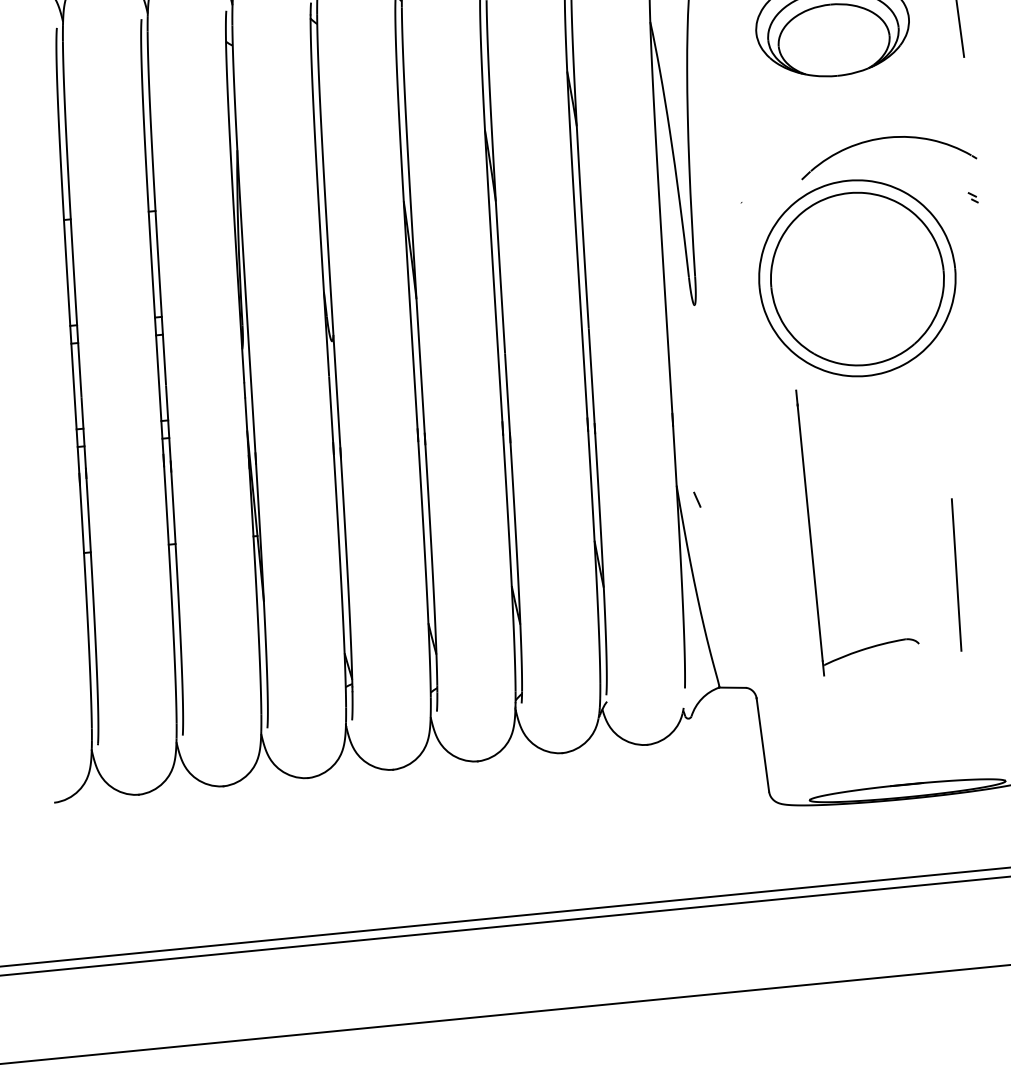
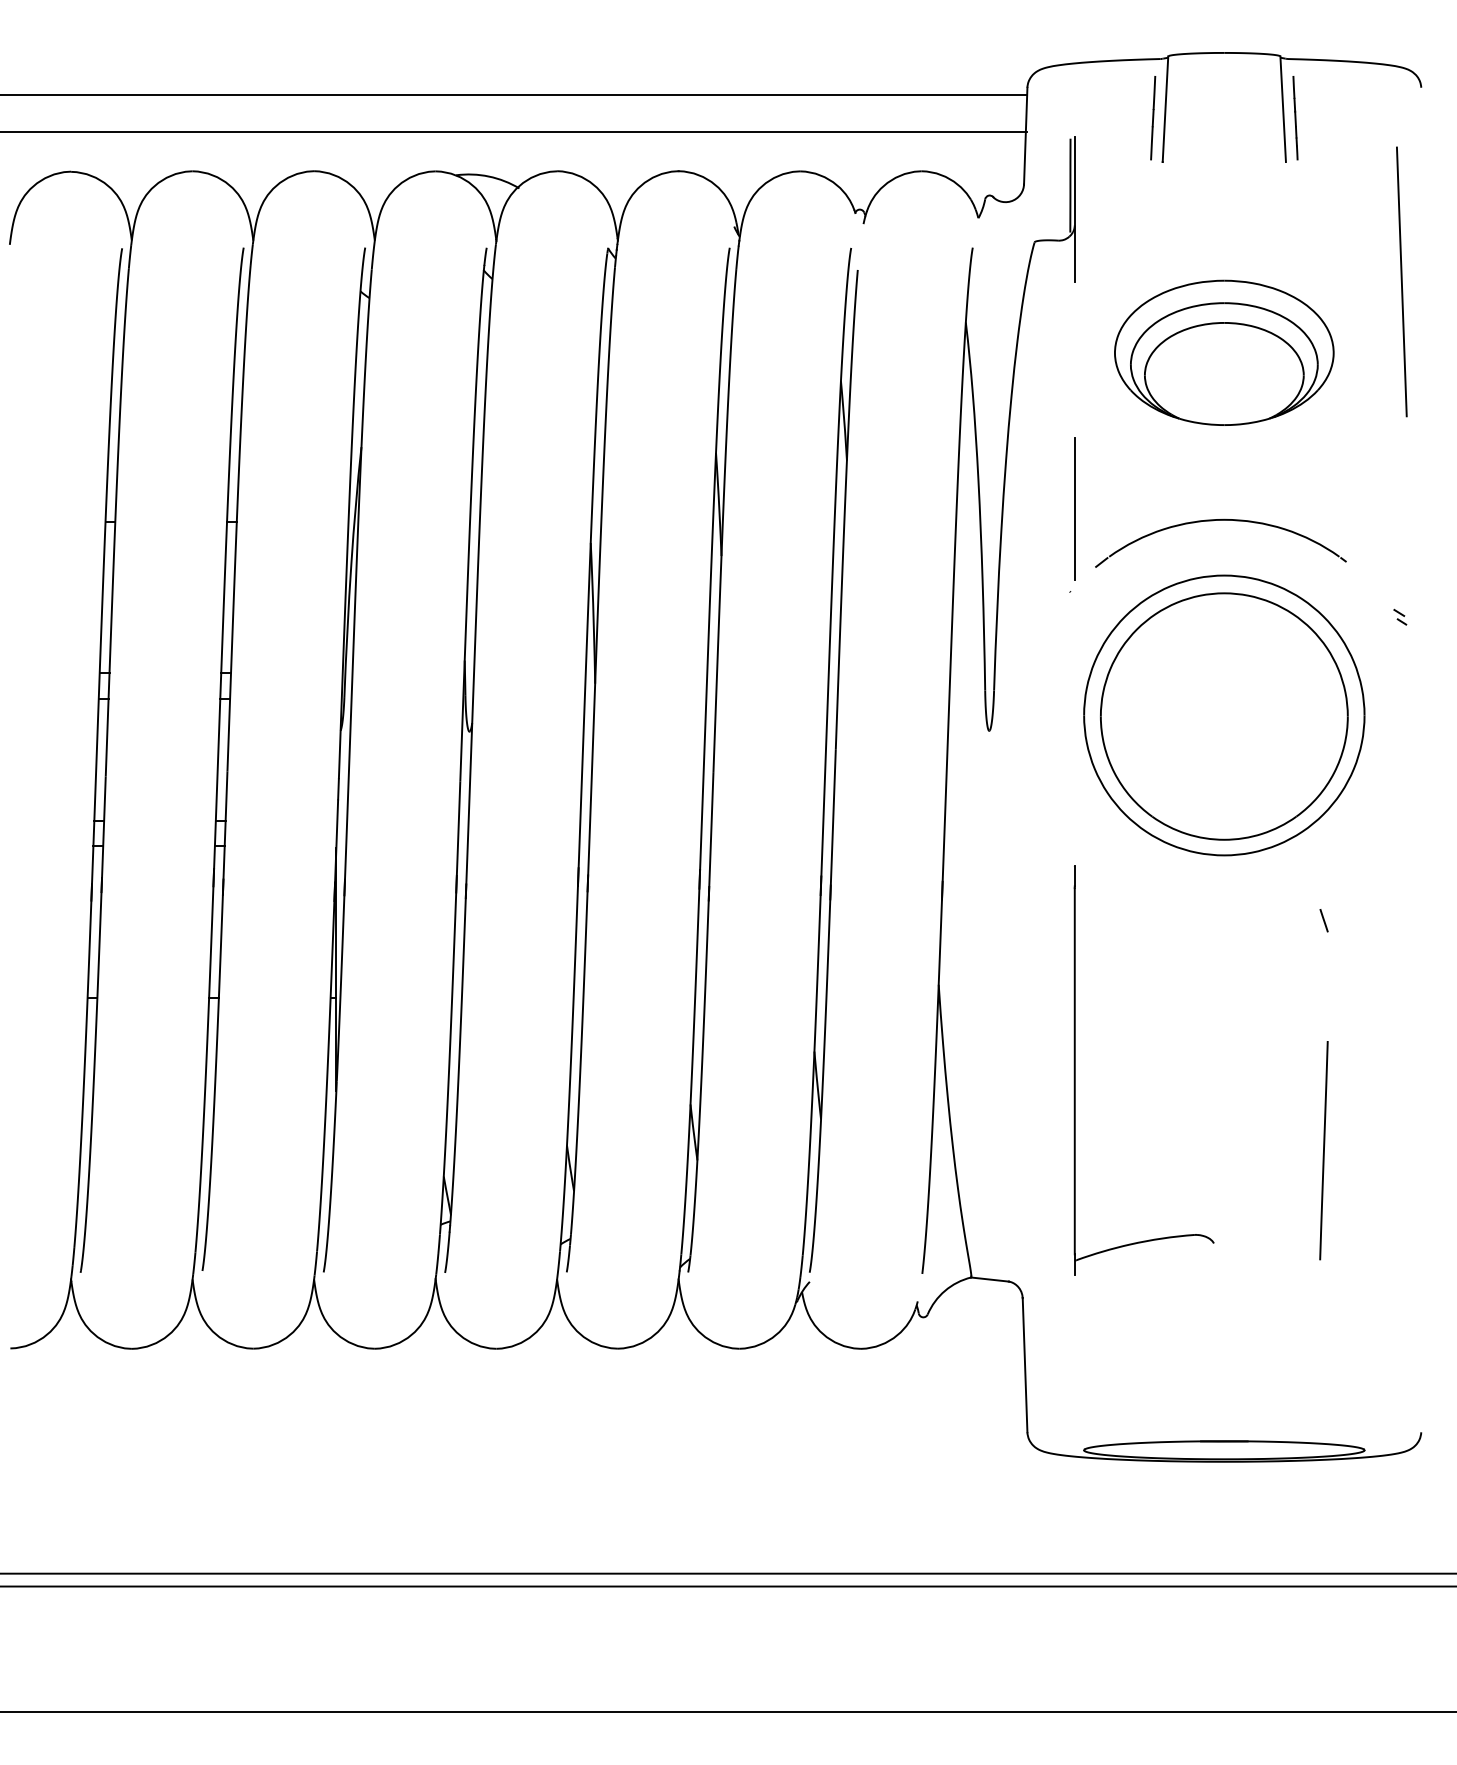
part: (886, 138) -> (1220, 520), moved
line: (738, 144) -> (1074, 508), added
line: (696, 499) -> (1323, 920), moved
part: (810, 532) -> (1075, 1070), moved

